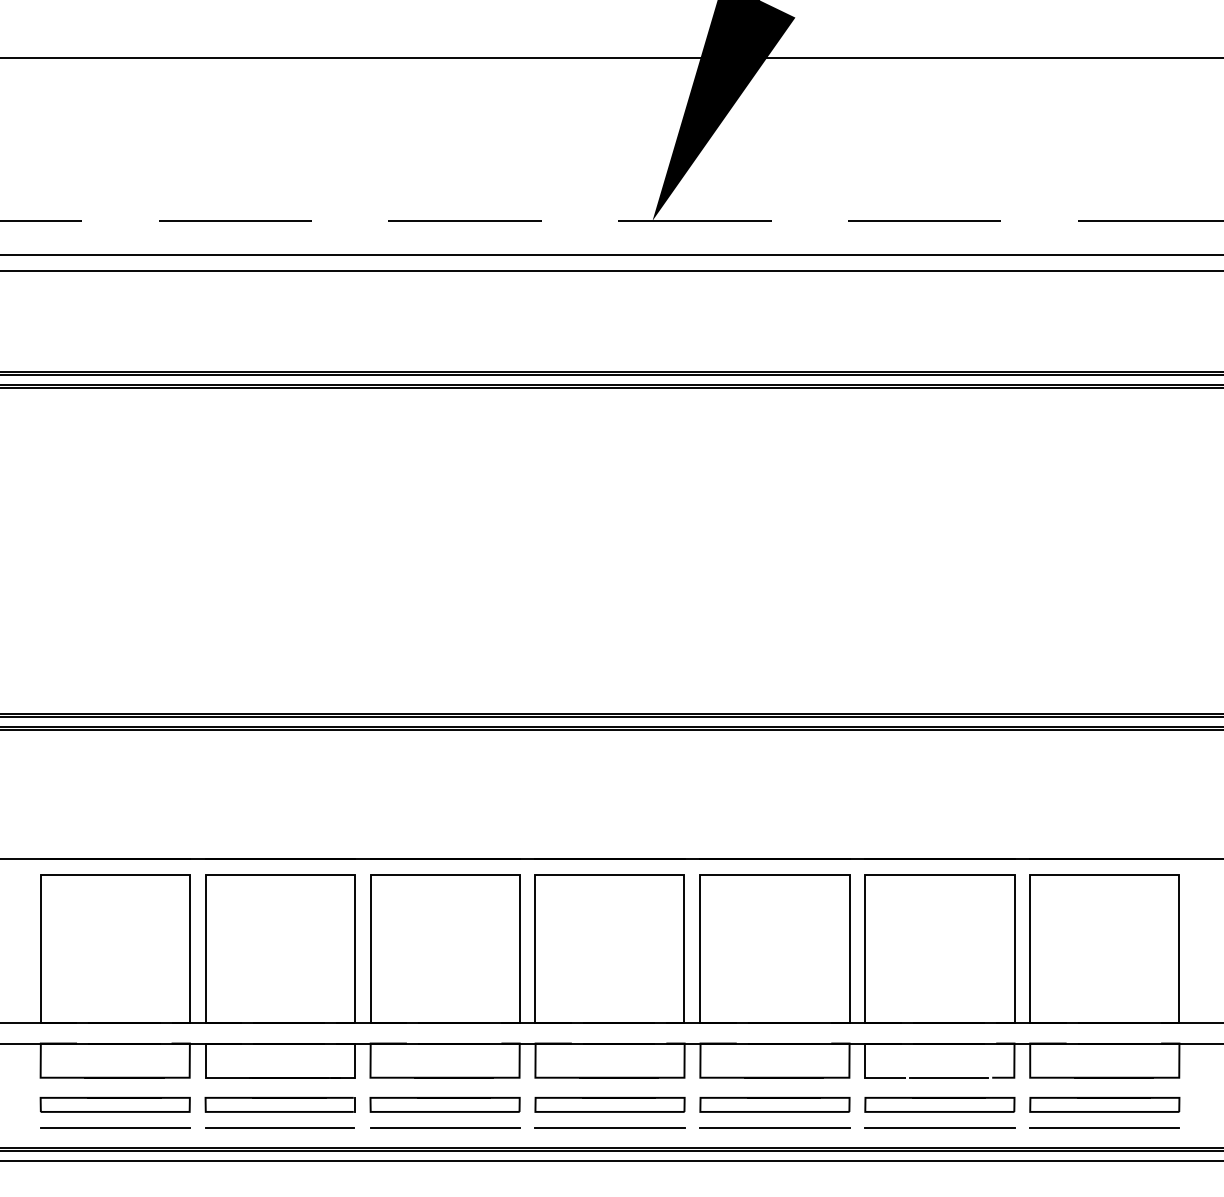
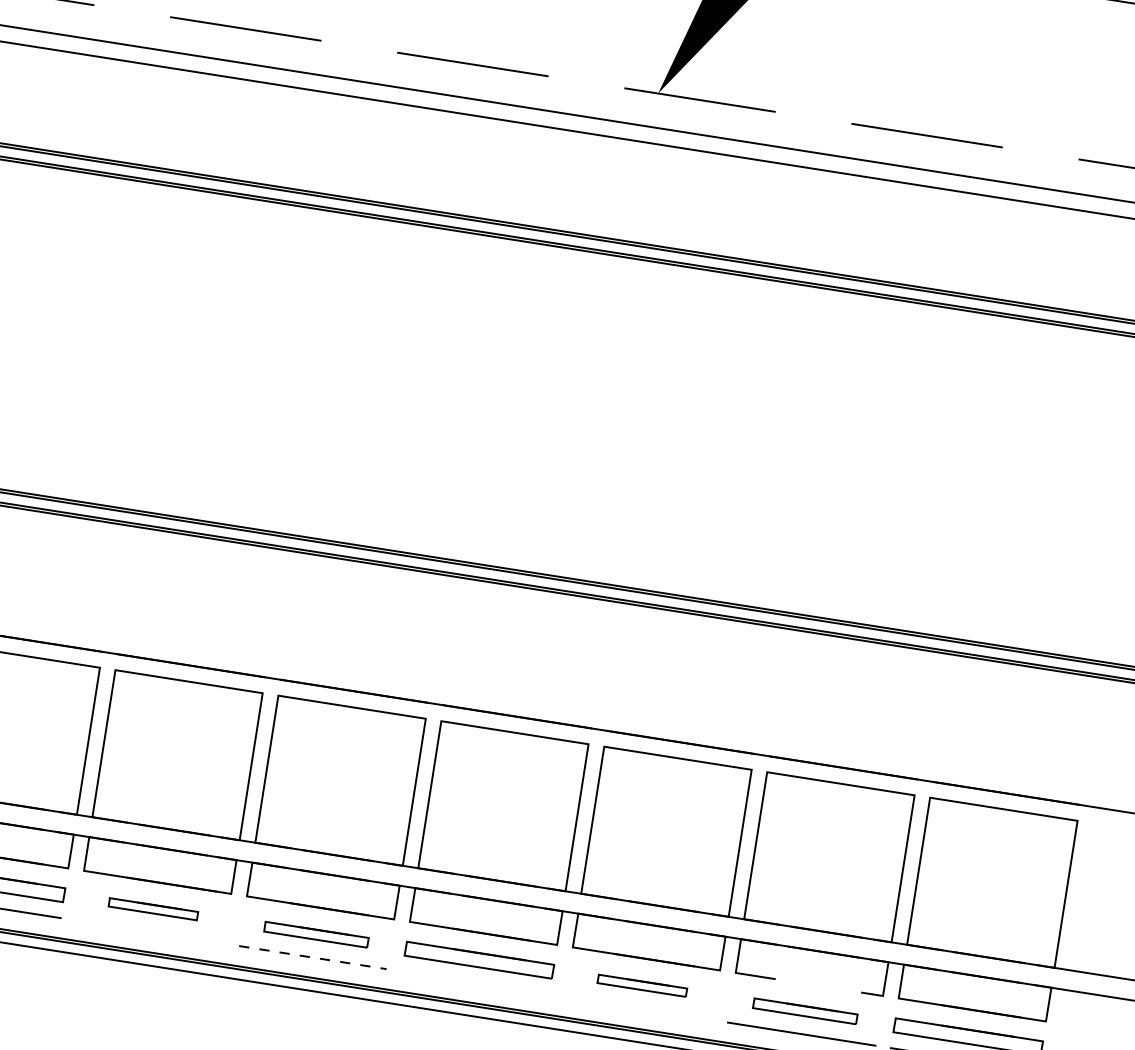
line: (948, 1077) -> (818, 985), removed
part: (279, 1104) -> (152, 908), size x0.6
part: (444, 1104) -> (315, 934), size x0.7
part: (774, 1104) -> (641, 985), size x0.6
part: (939, 1104) -> (804, 1010), size x0.7
line: (279, 1128) -> (149, 932), removed
line: (445, 1128) -> (313, 958), solid -> dashed
line: (609, 1128) -> (475, 983), removed
line: (774, 1128) -> (638, 1009), removed

